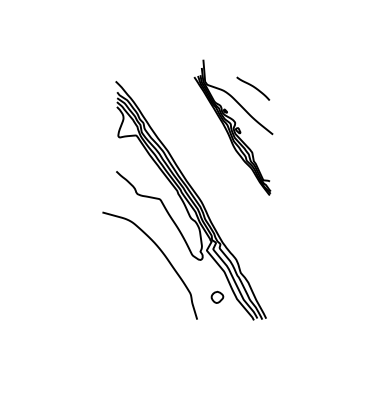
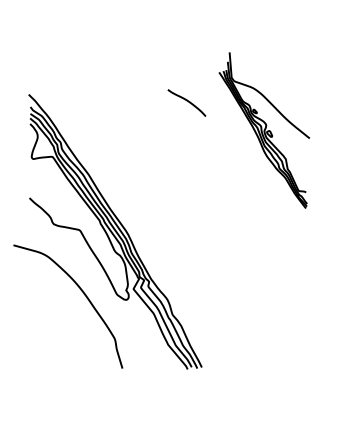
part: (233, 127) -> (264, 130), moved
part: (217, 296) -> (145, 341), removed

